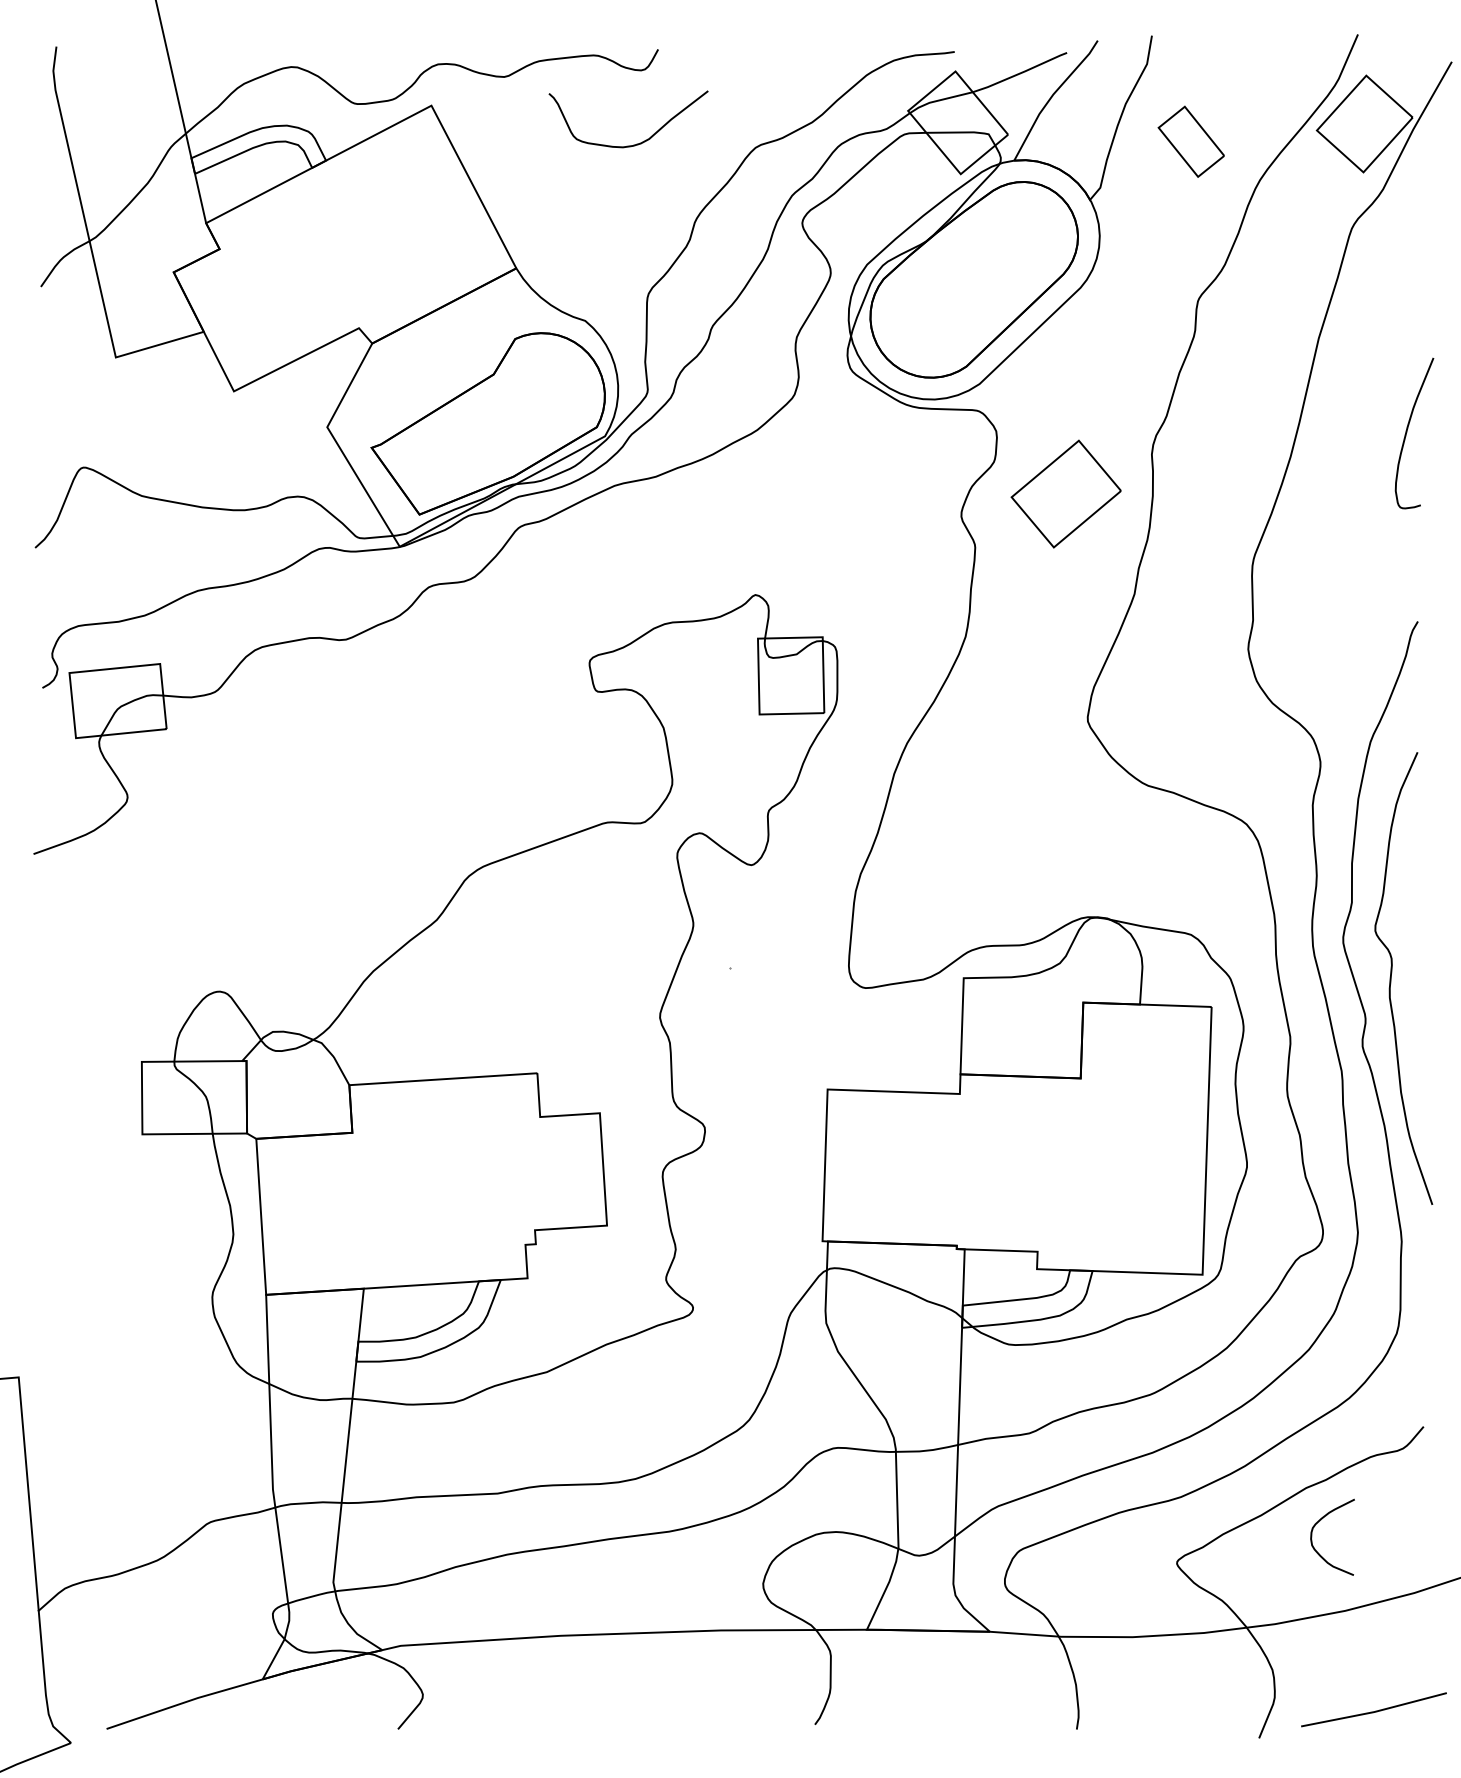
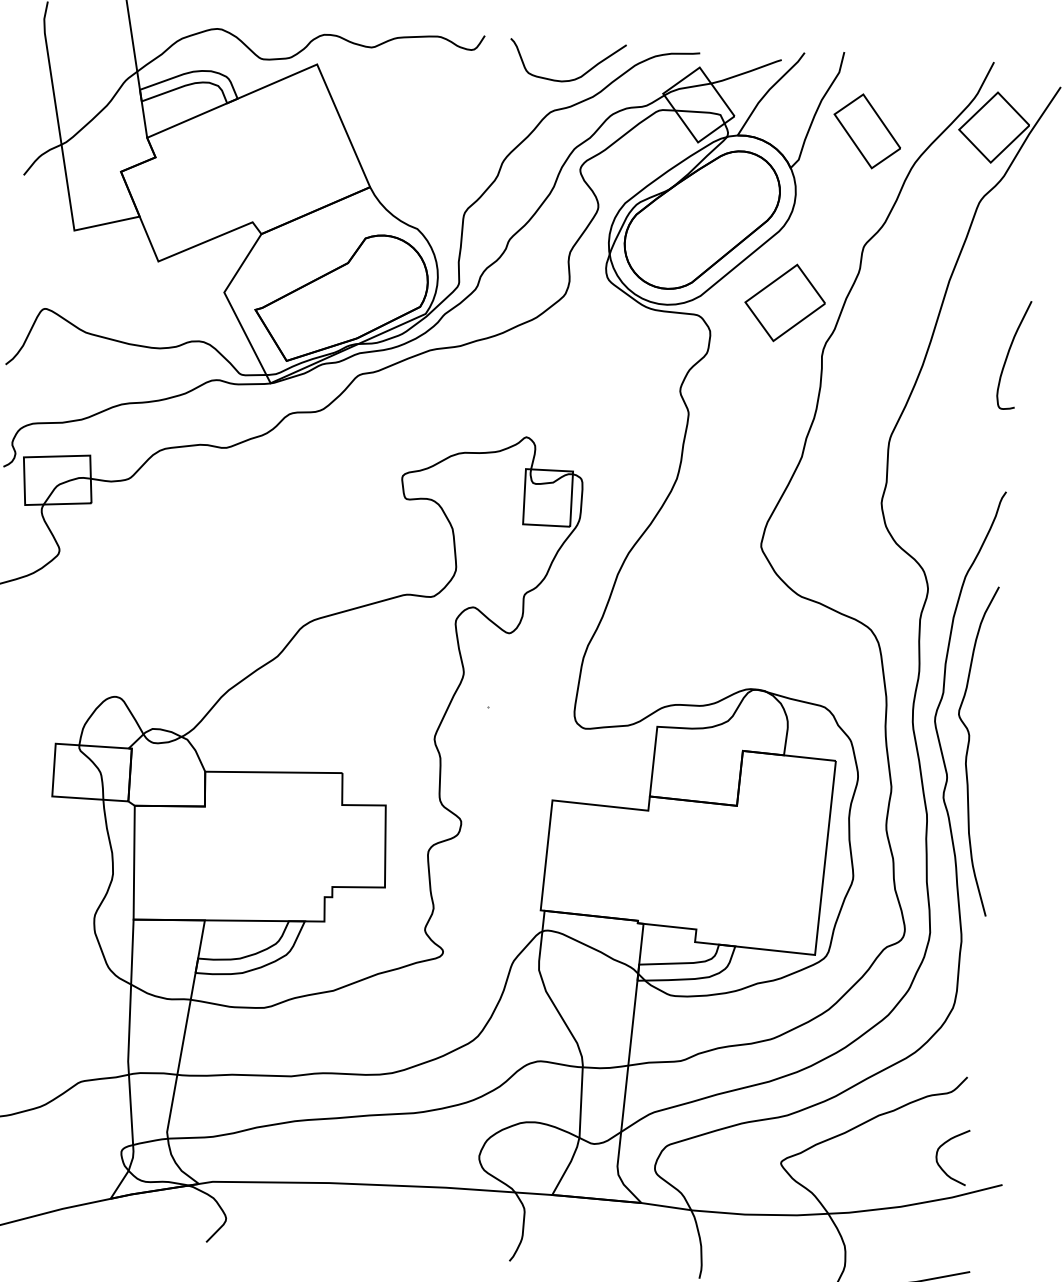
part: (1190, 141) -> (866, 130), size x1.43
curve: (636, 143) -> (571, 79), moved
part: (1065, 493) -> (784, 302), moved
curve: (1321, 1520) -> (945, 1144), moved

